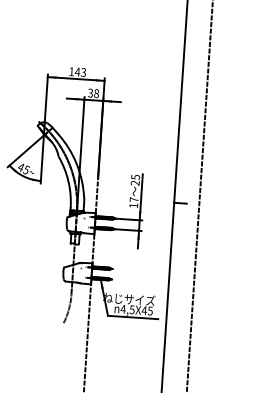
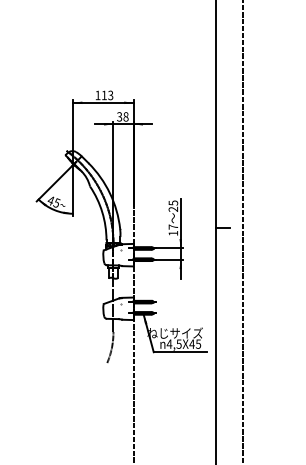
text: (77, 72) -> (104, 95), 143 -> 113

